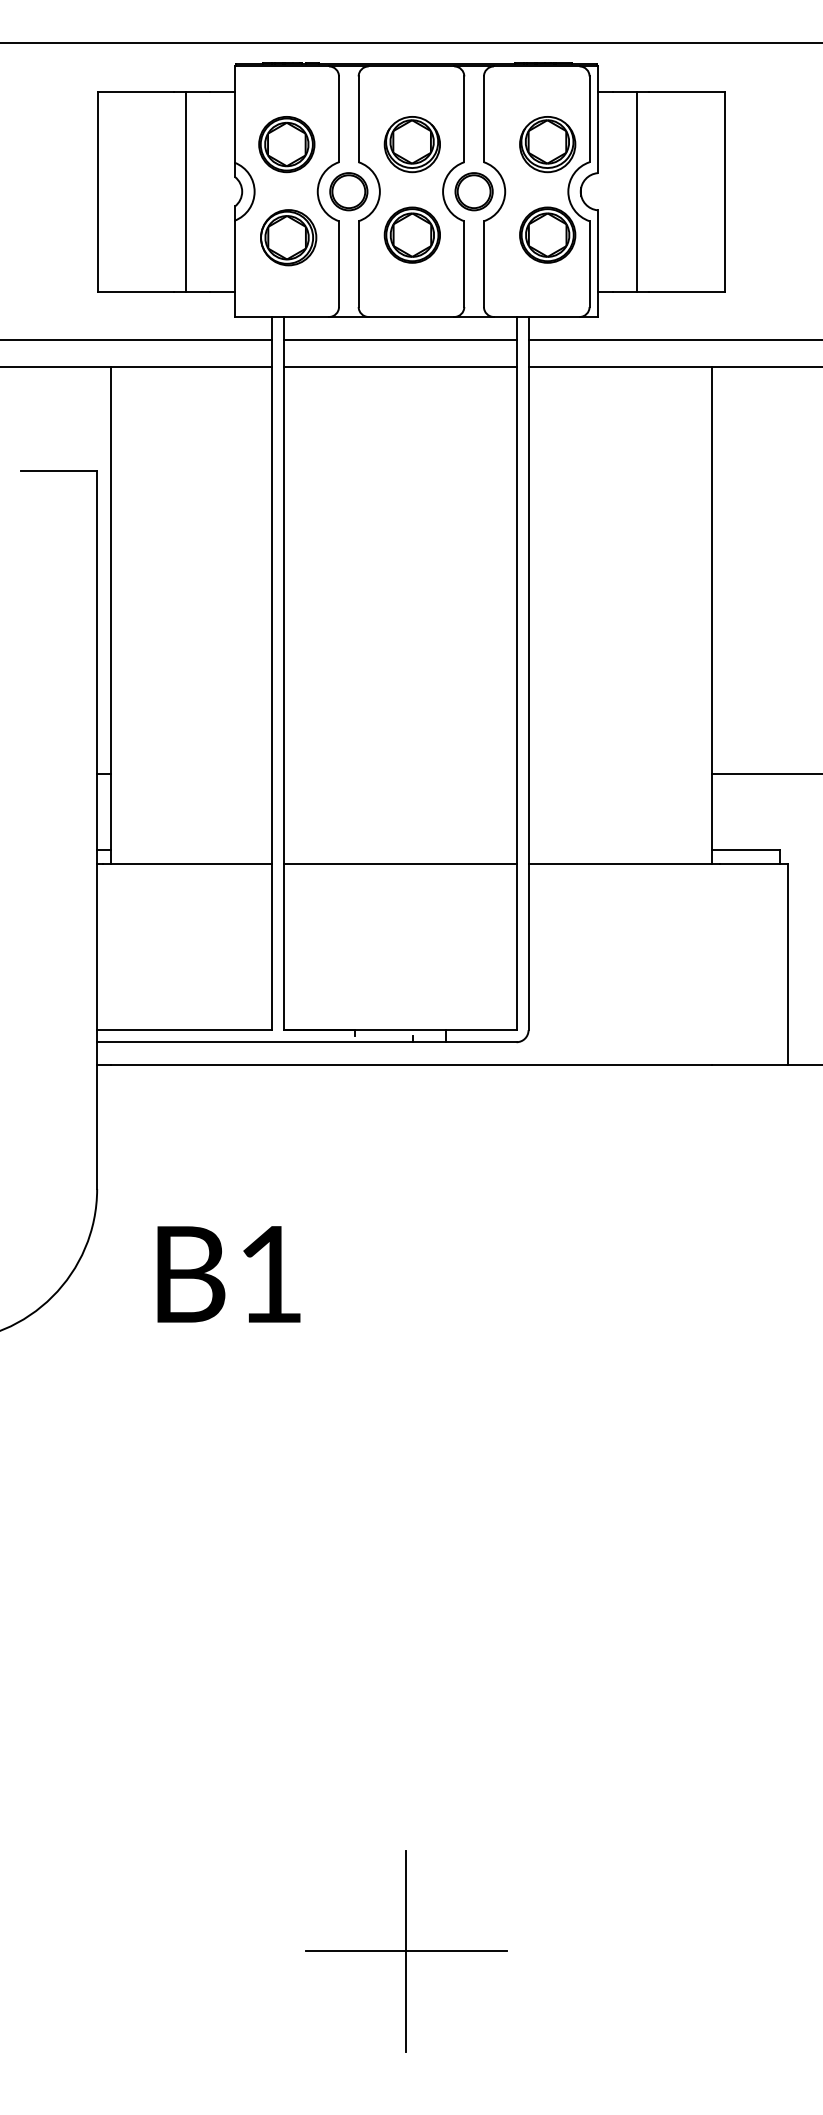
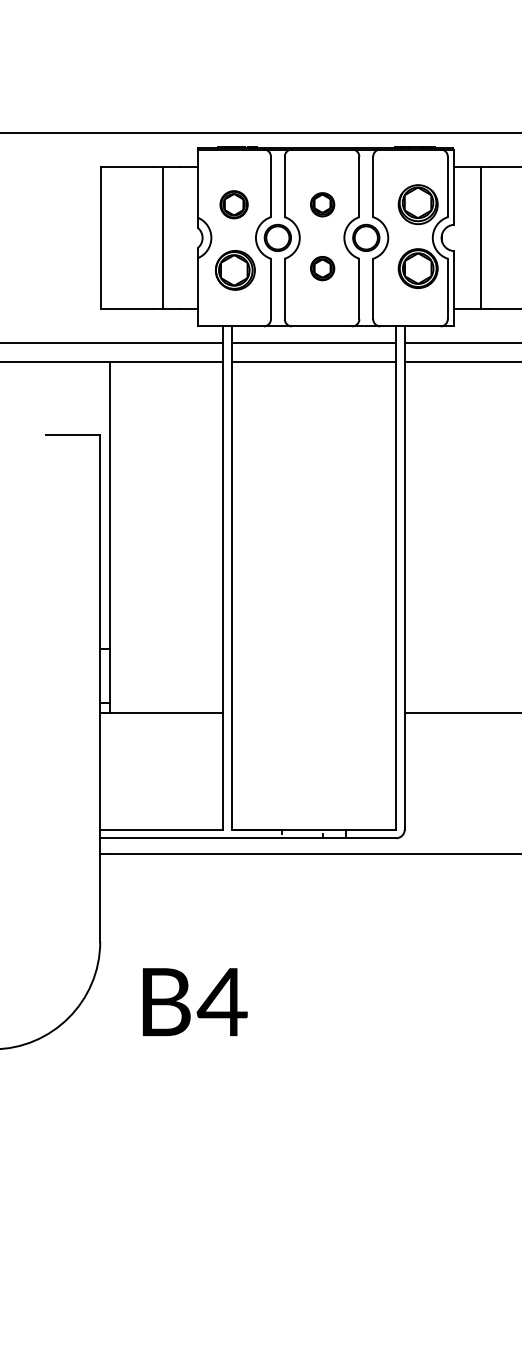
part: (286, 144) -> (233, 204), size x0.7
part: (411, 144) -> (322, 204), size x0.6
part: (411, 234) -> (322, 268), size x0.6
line: (399, 864) -> (313, 712), removed
text: (269, 1274) -> (221, 1002), B1 -> B4

